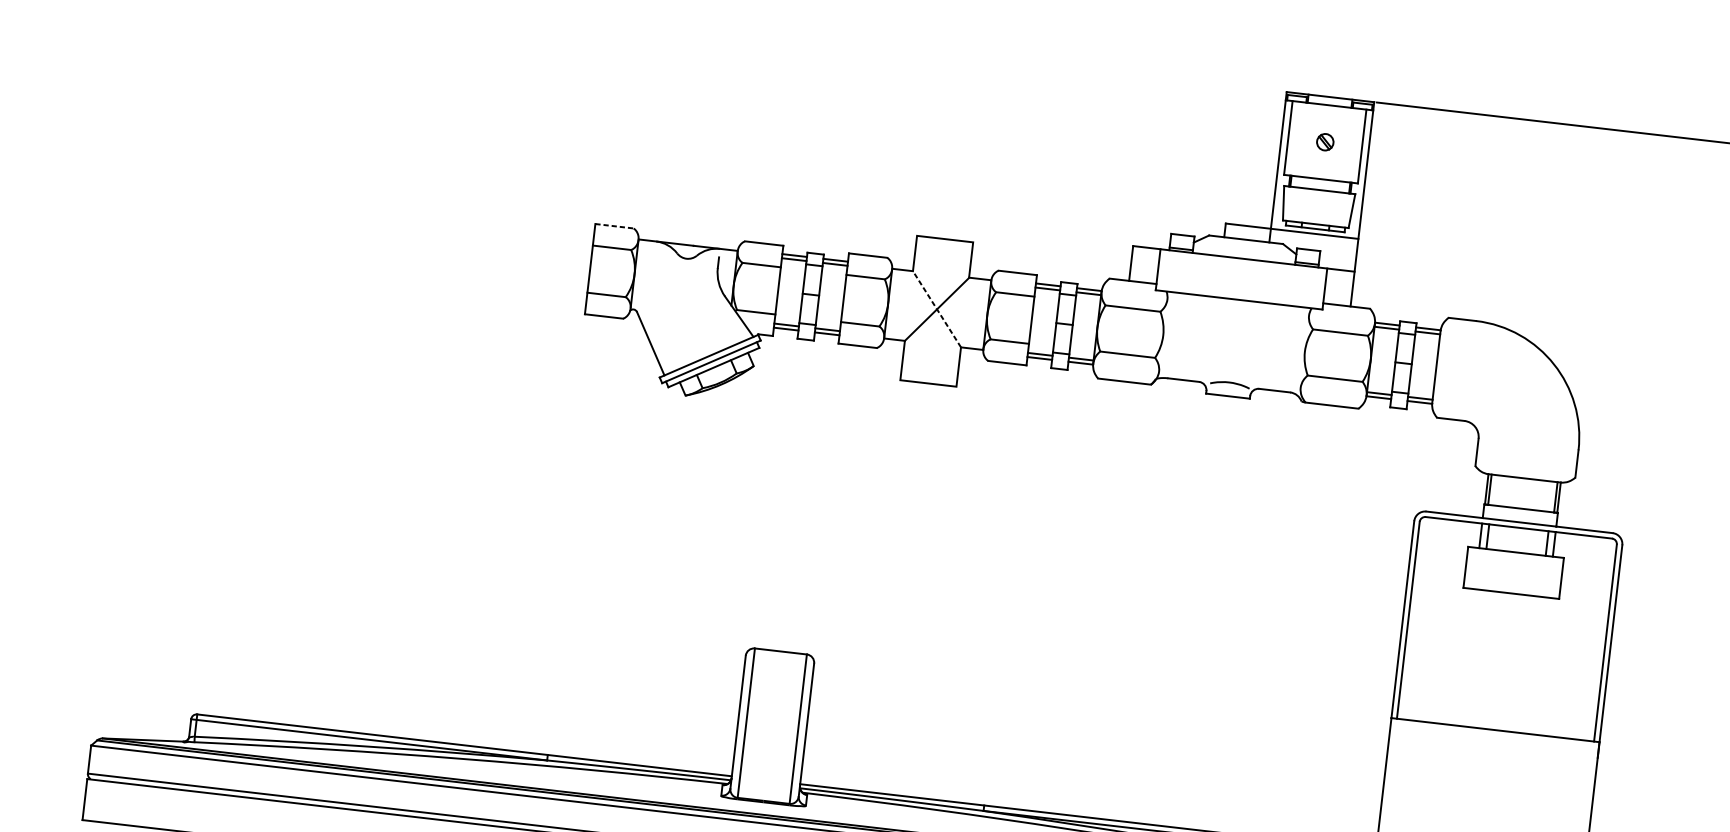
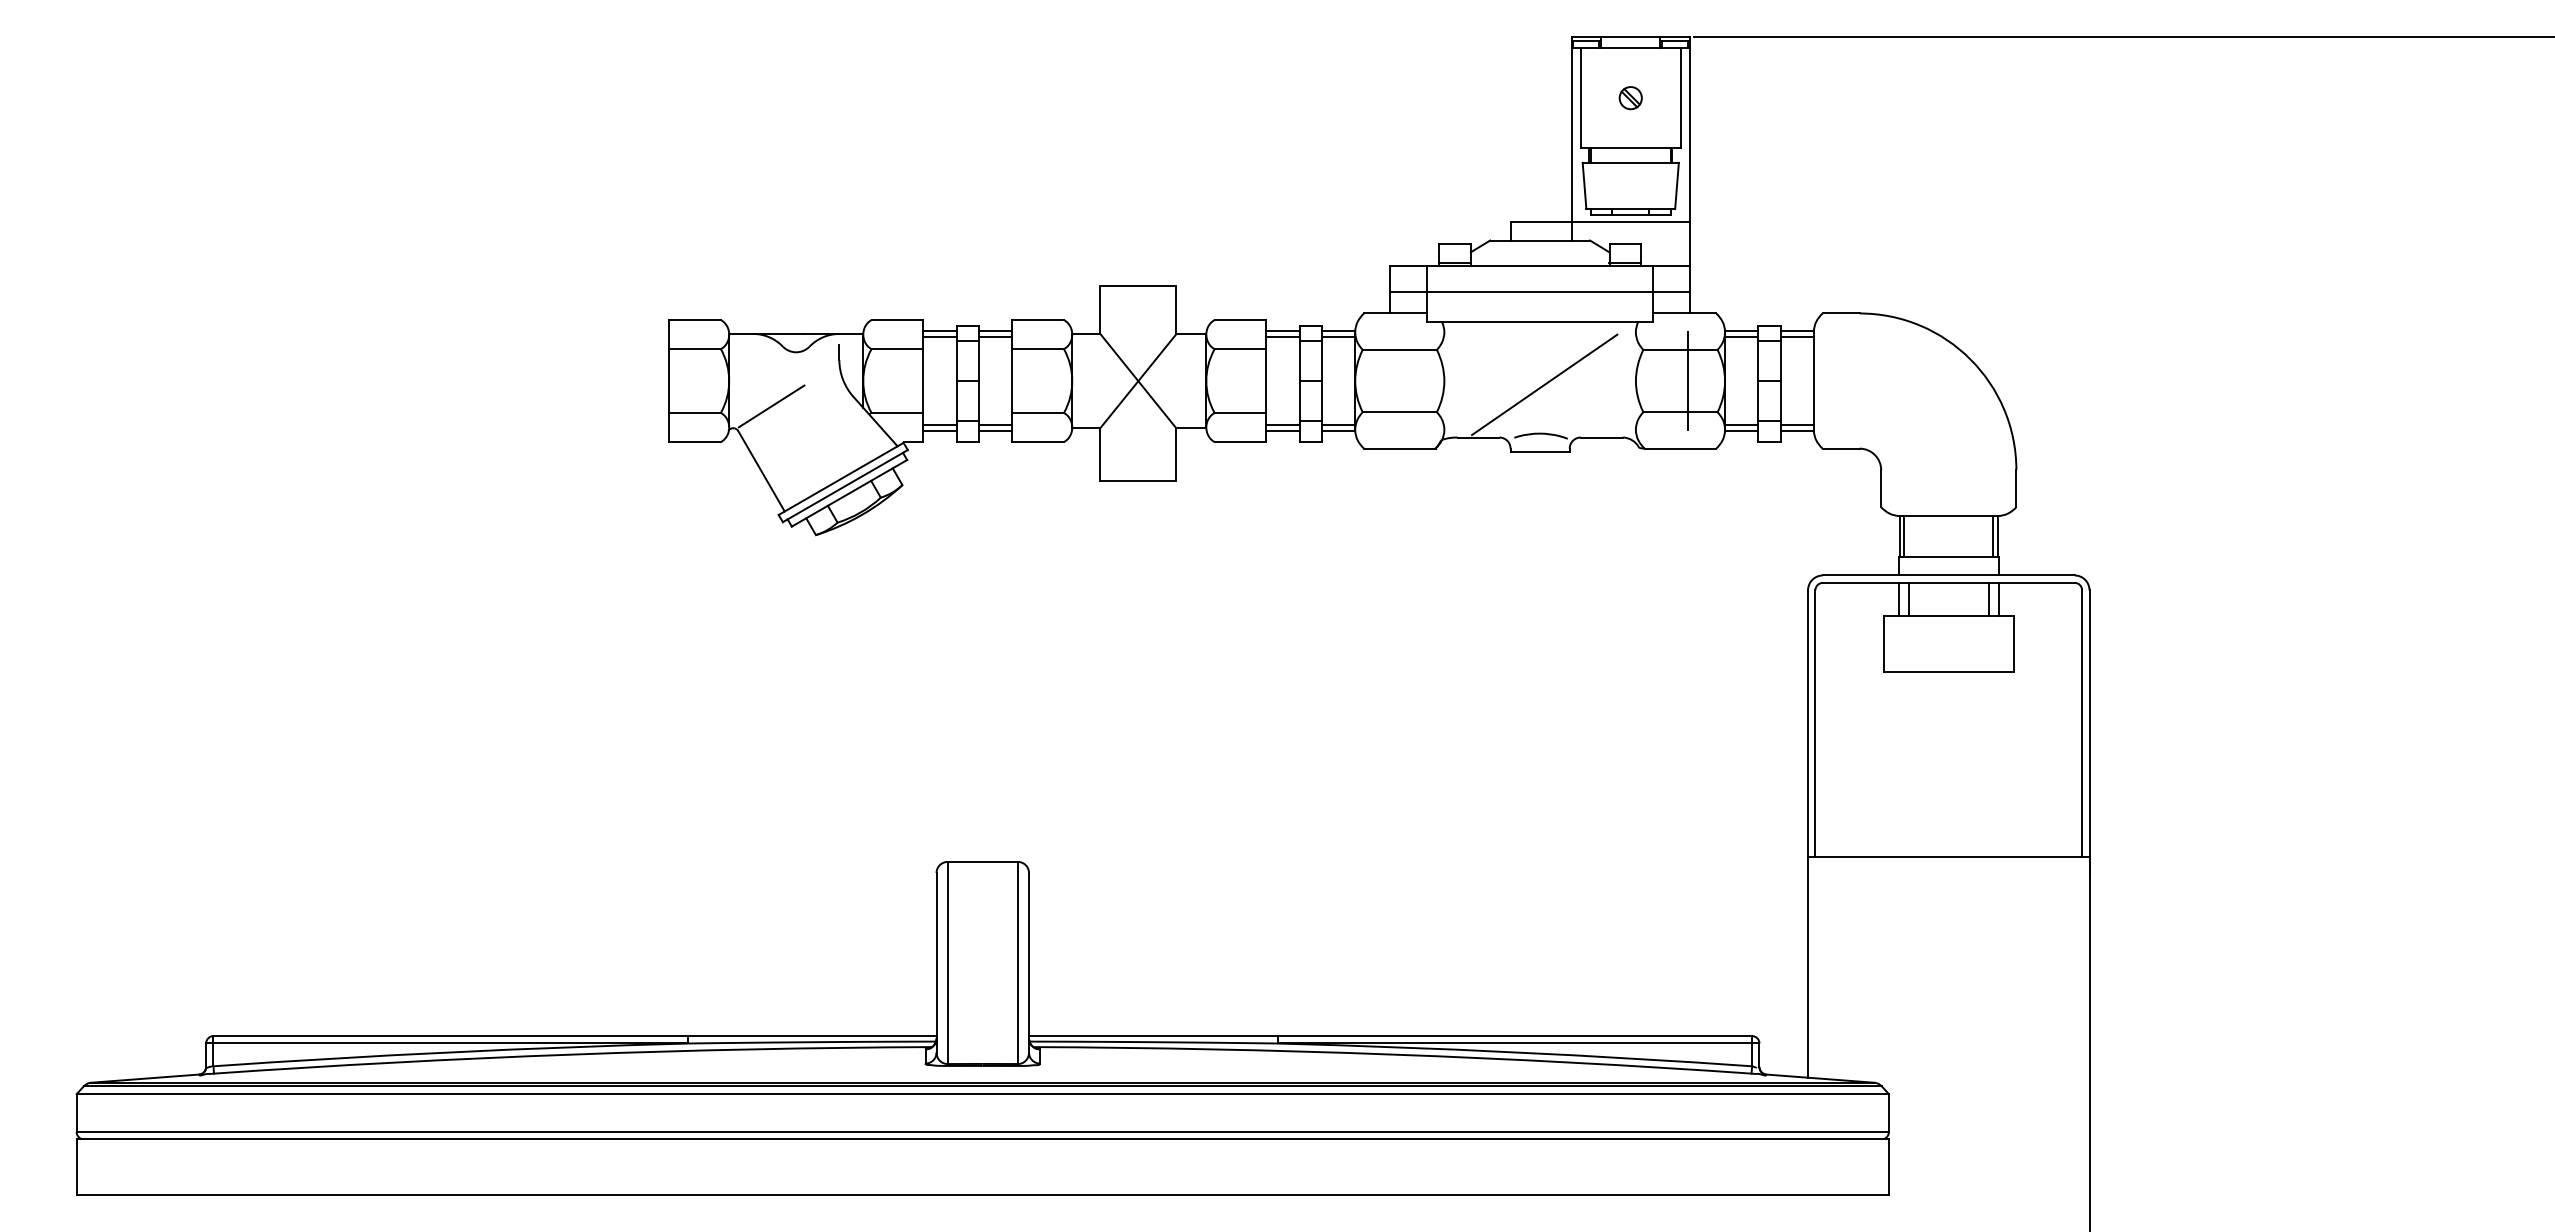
line: (614, 226) -> (695, 320), dashed -> solid
line: (1241, 278) -> (1539, 292), added
line: (663, 296) -> (771, 406), added
line: (937, 309) -> (1138, 381), dashed -> solid
line: (1237, 346) -> (1544, 384), added
line: (1343, 355) -> (1688, 380), added

